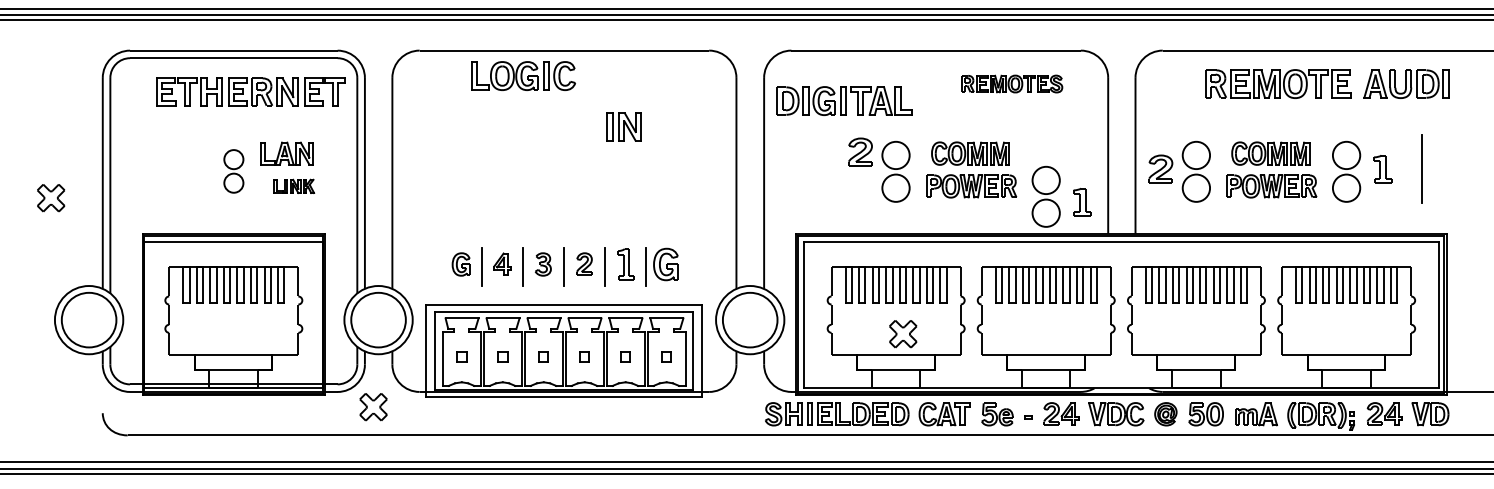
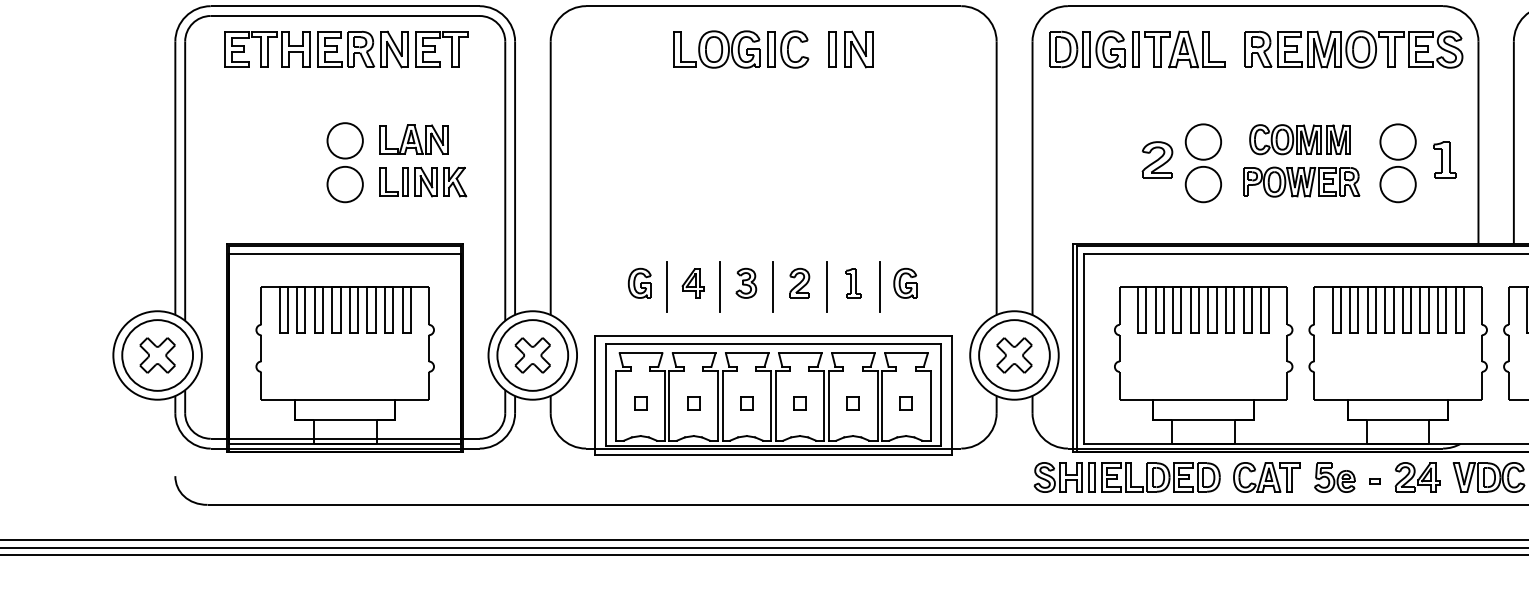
part: (523, 75) -> (741, 48), moved
part: (1011, 83) -> (1353, 48), size x1.67
part: (250, 91) -> (346, 48), moved
part: (844, 100) -> (1136, 48), moved
part: (623, 126) -> (850, 48), moved
part: (860, 151) -> (1157, 158), moved
part: (233, 171) -> (344, 162), size x1.43
part: (294, 186) -> (423, 182), size x1.67
part: (1045, 196) -> (1397, 162), moved
part: (51, 198) -> (158, 355), moved
part: (1082, 202) -> (1445, 160), moved
part: (625, 263) -> (852, 282), size x0.71
part: (665, 264) -> (904, 283), size x0.71
part: (903, 334) -> (1014, 355), moved
part: (373, 407) -> (532, 355), moved

